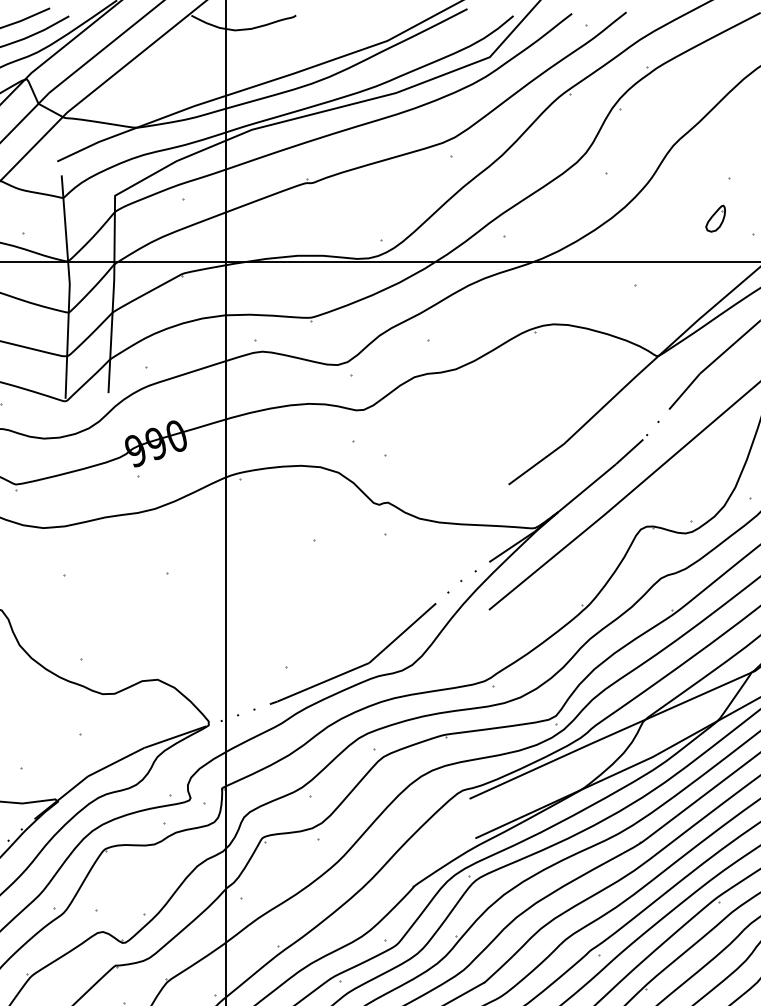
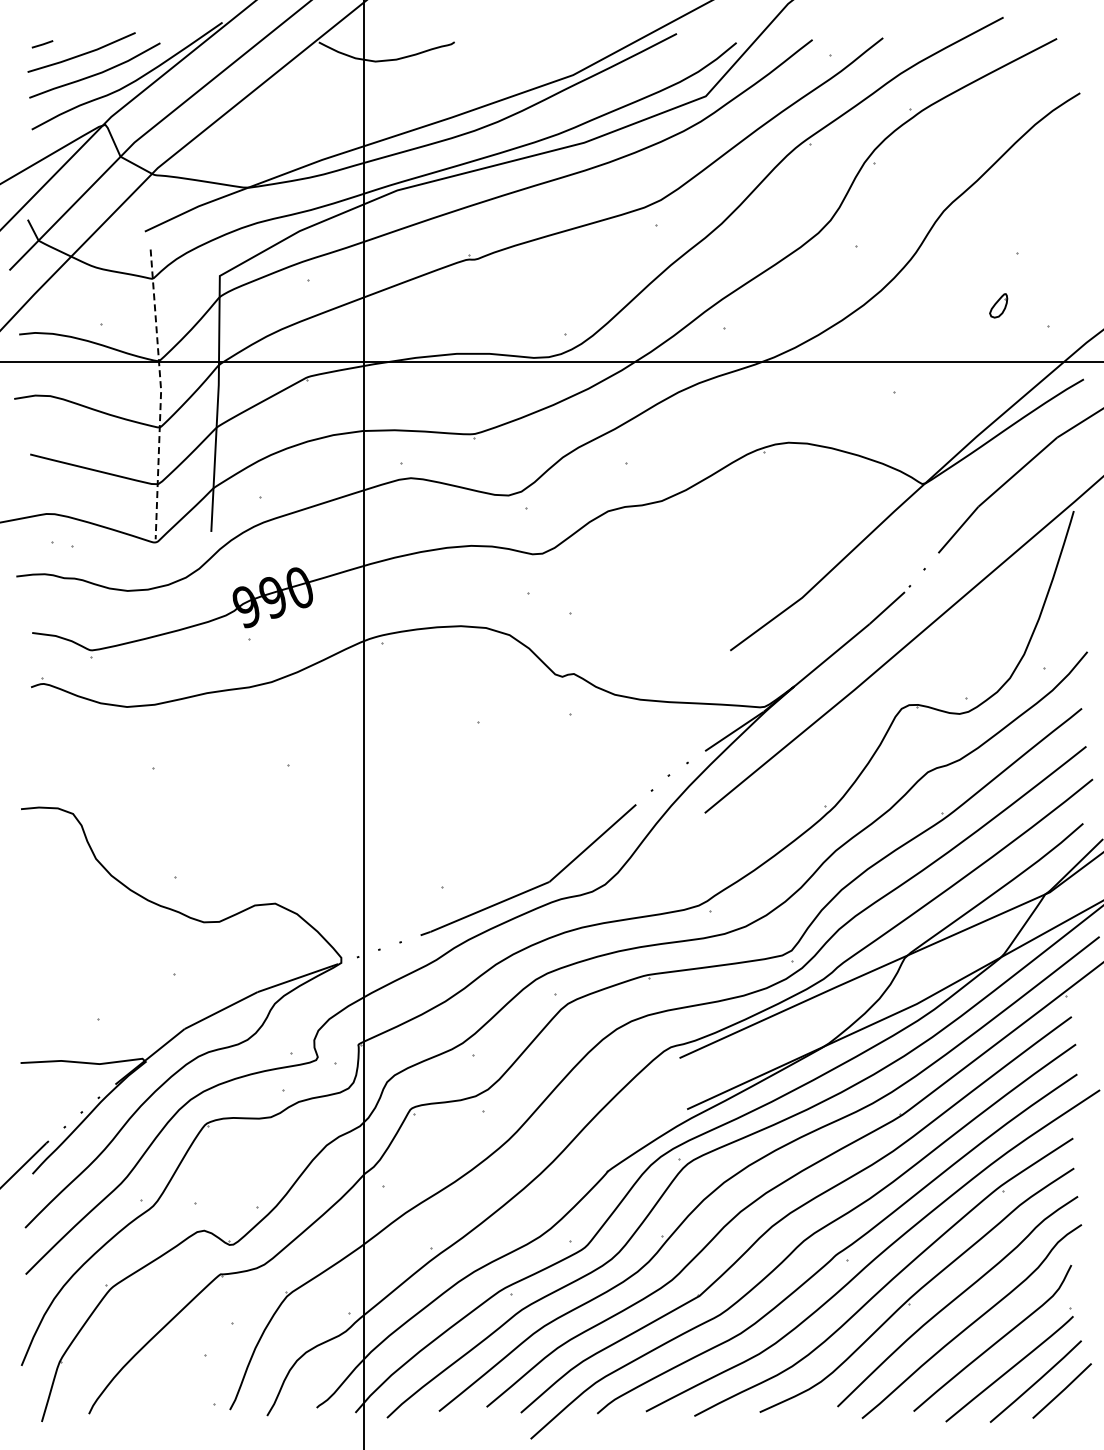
part: (715, 218) -> (998, 305), size x0.7
line: (70, 286) -> (161, 393), solid -> dashed

